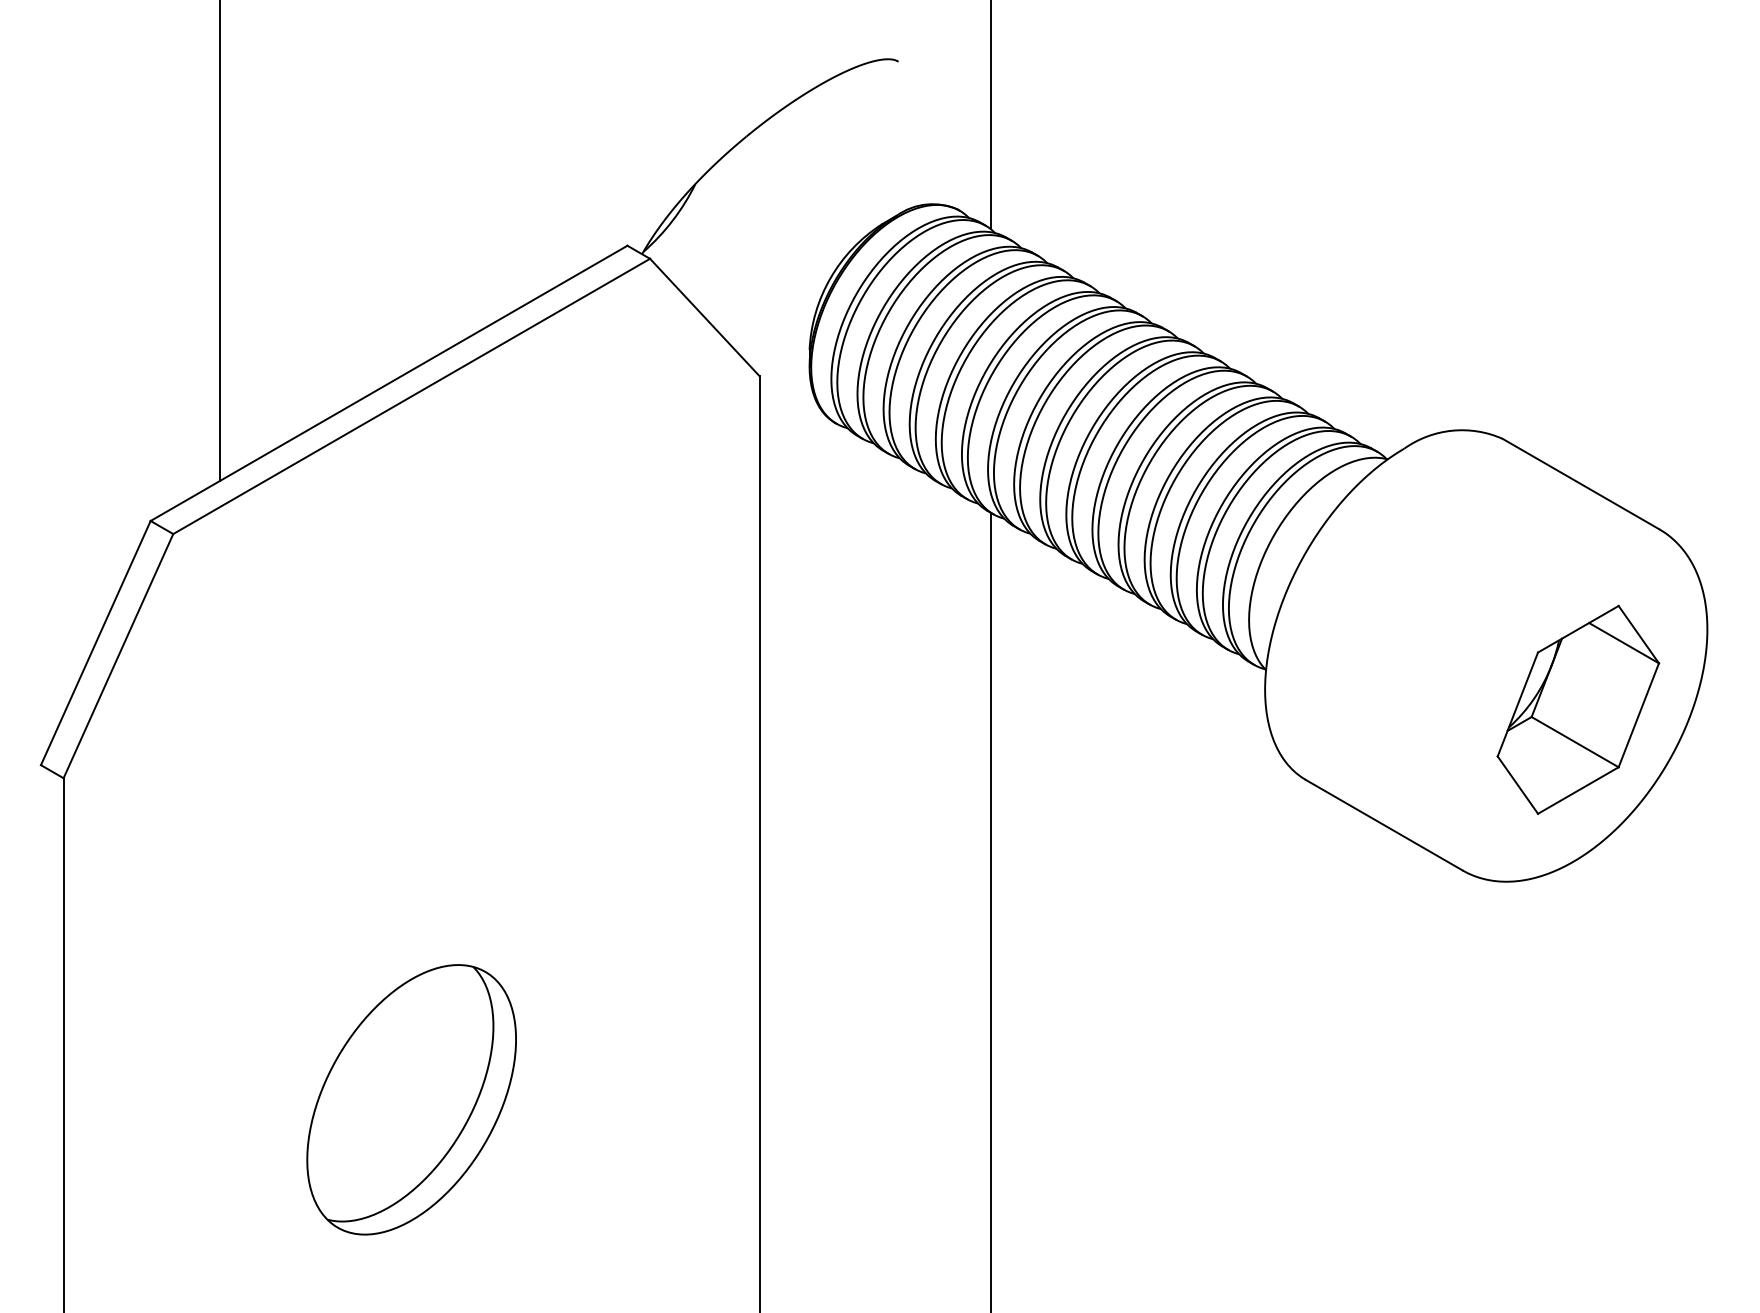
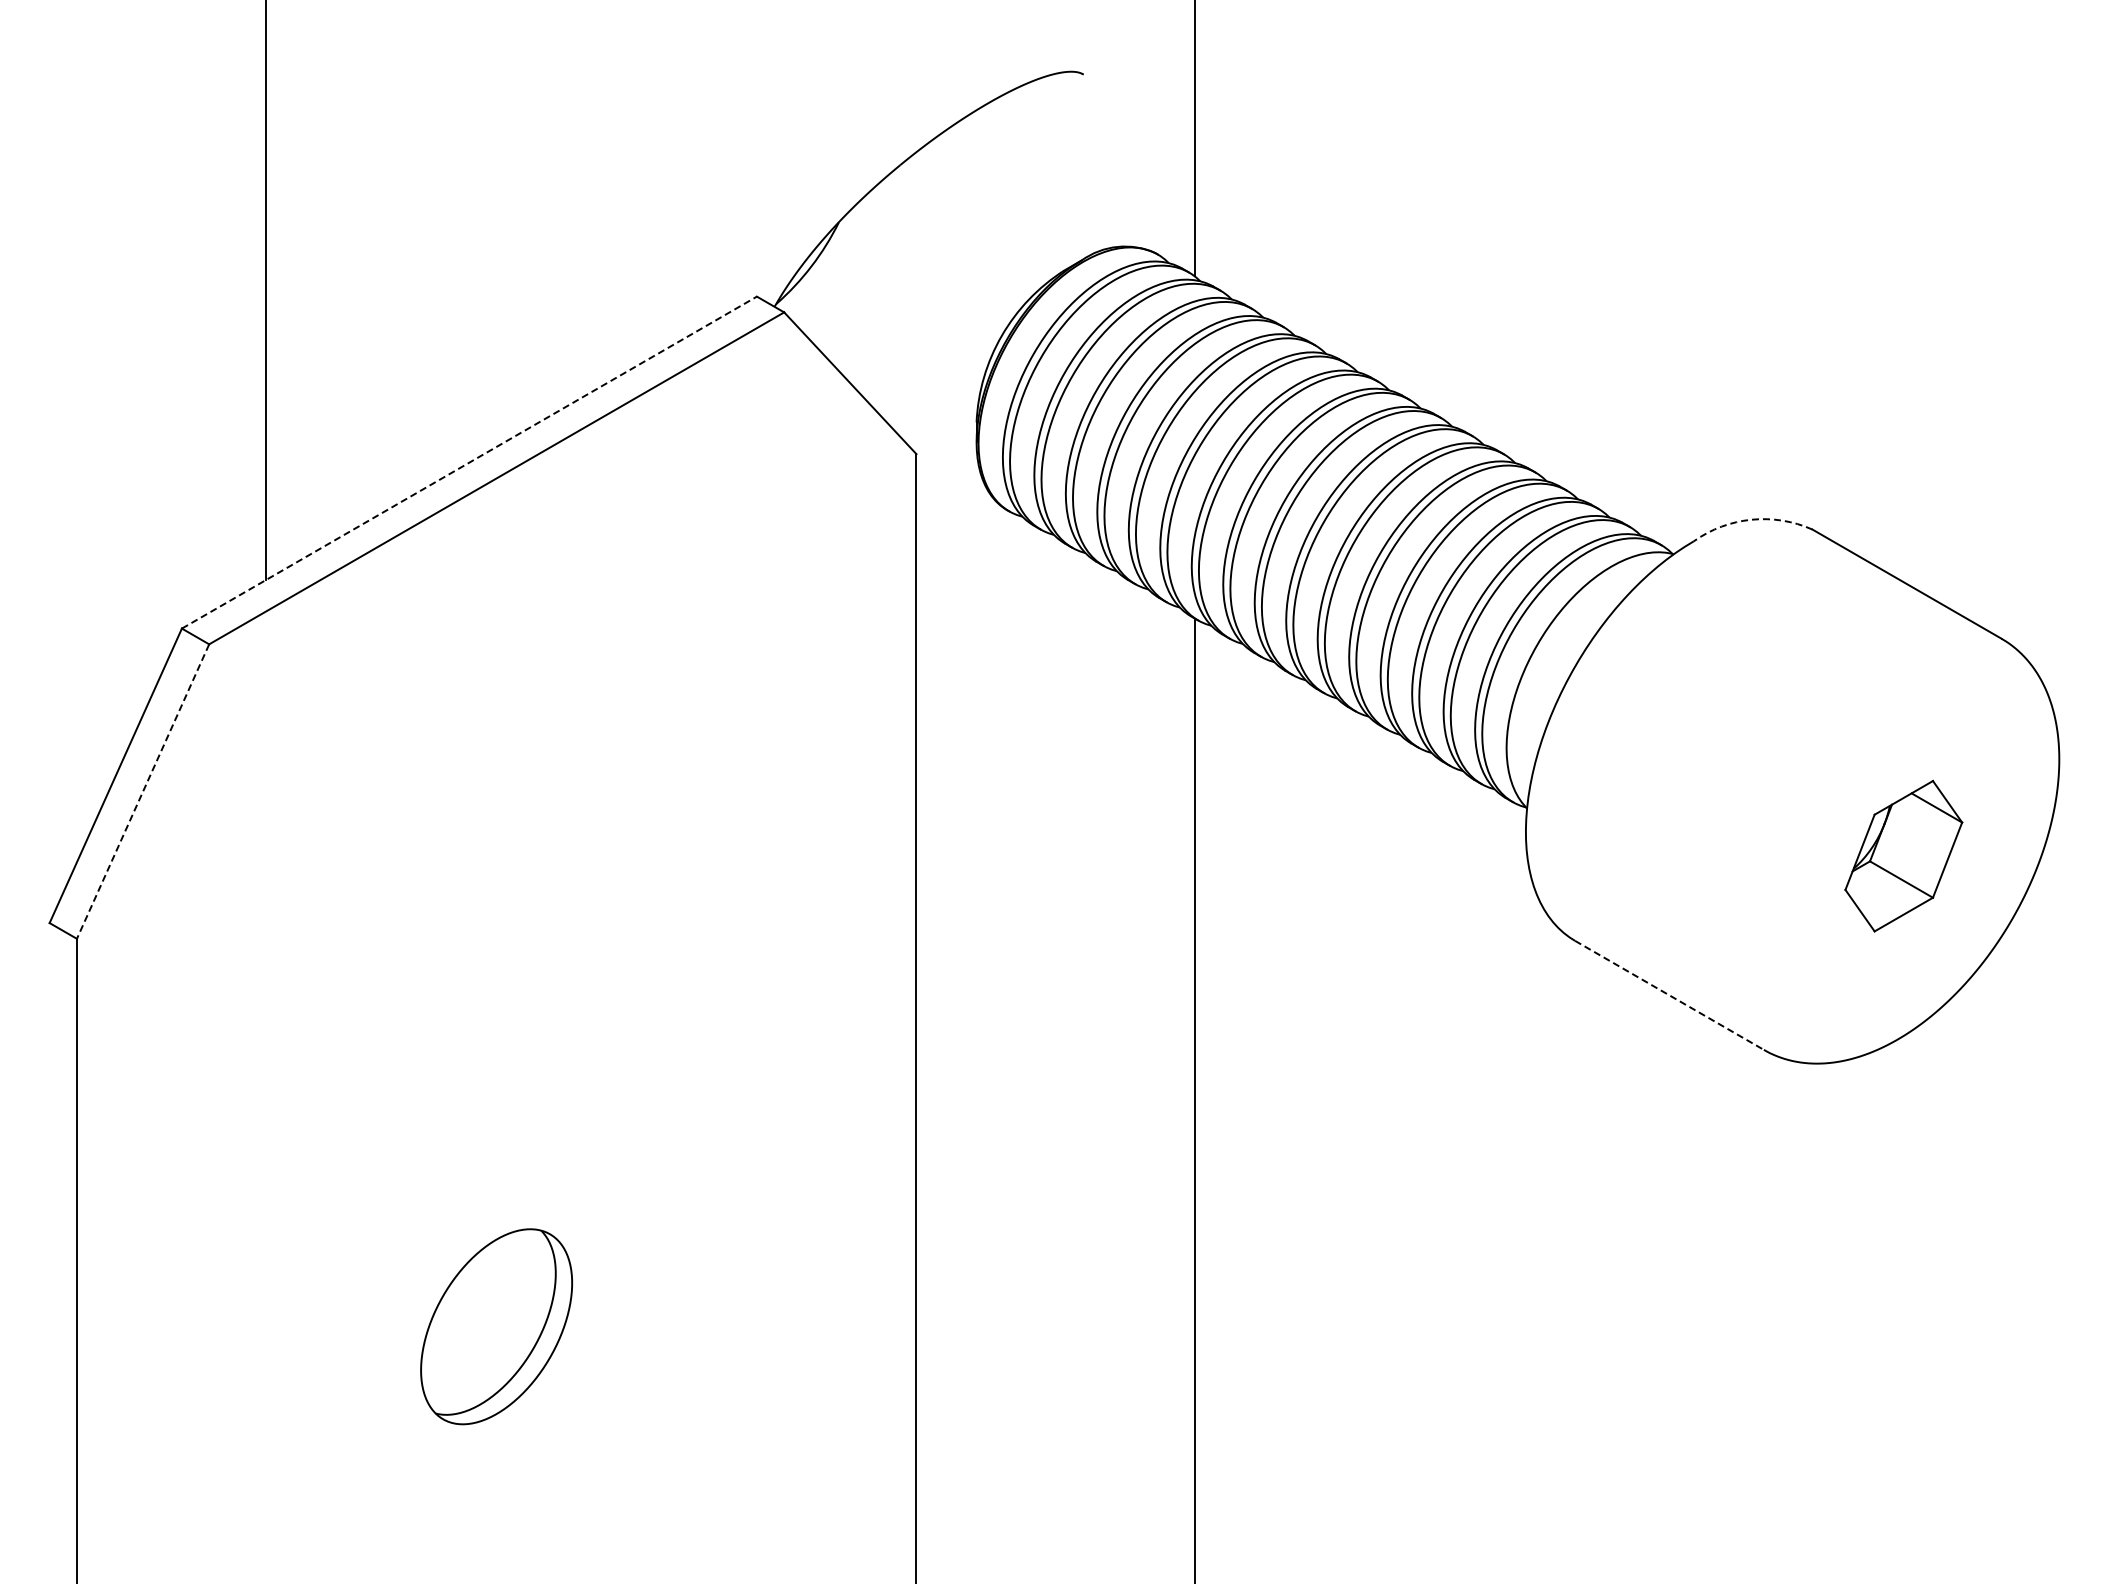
line: (389, 383) -> (469, 462), solid -> dashed
arc: (1452, 430) -> (1751, 519), solid -> dashed
line: (117, 656) -> (142, 792), solid -> dashed
part: (1578, 709) -> (1903, 855), size x0.6
line: (1384, 825) -> (1669, 995), solid -> dashed
part: (411, 1099) -> (496, 1326), size x0.6

